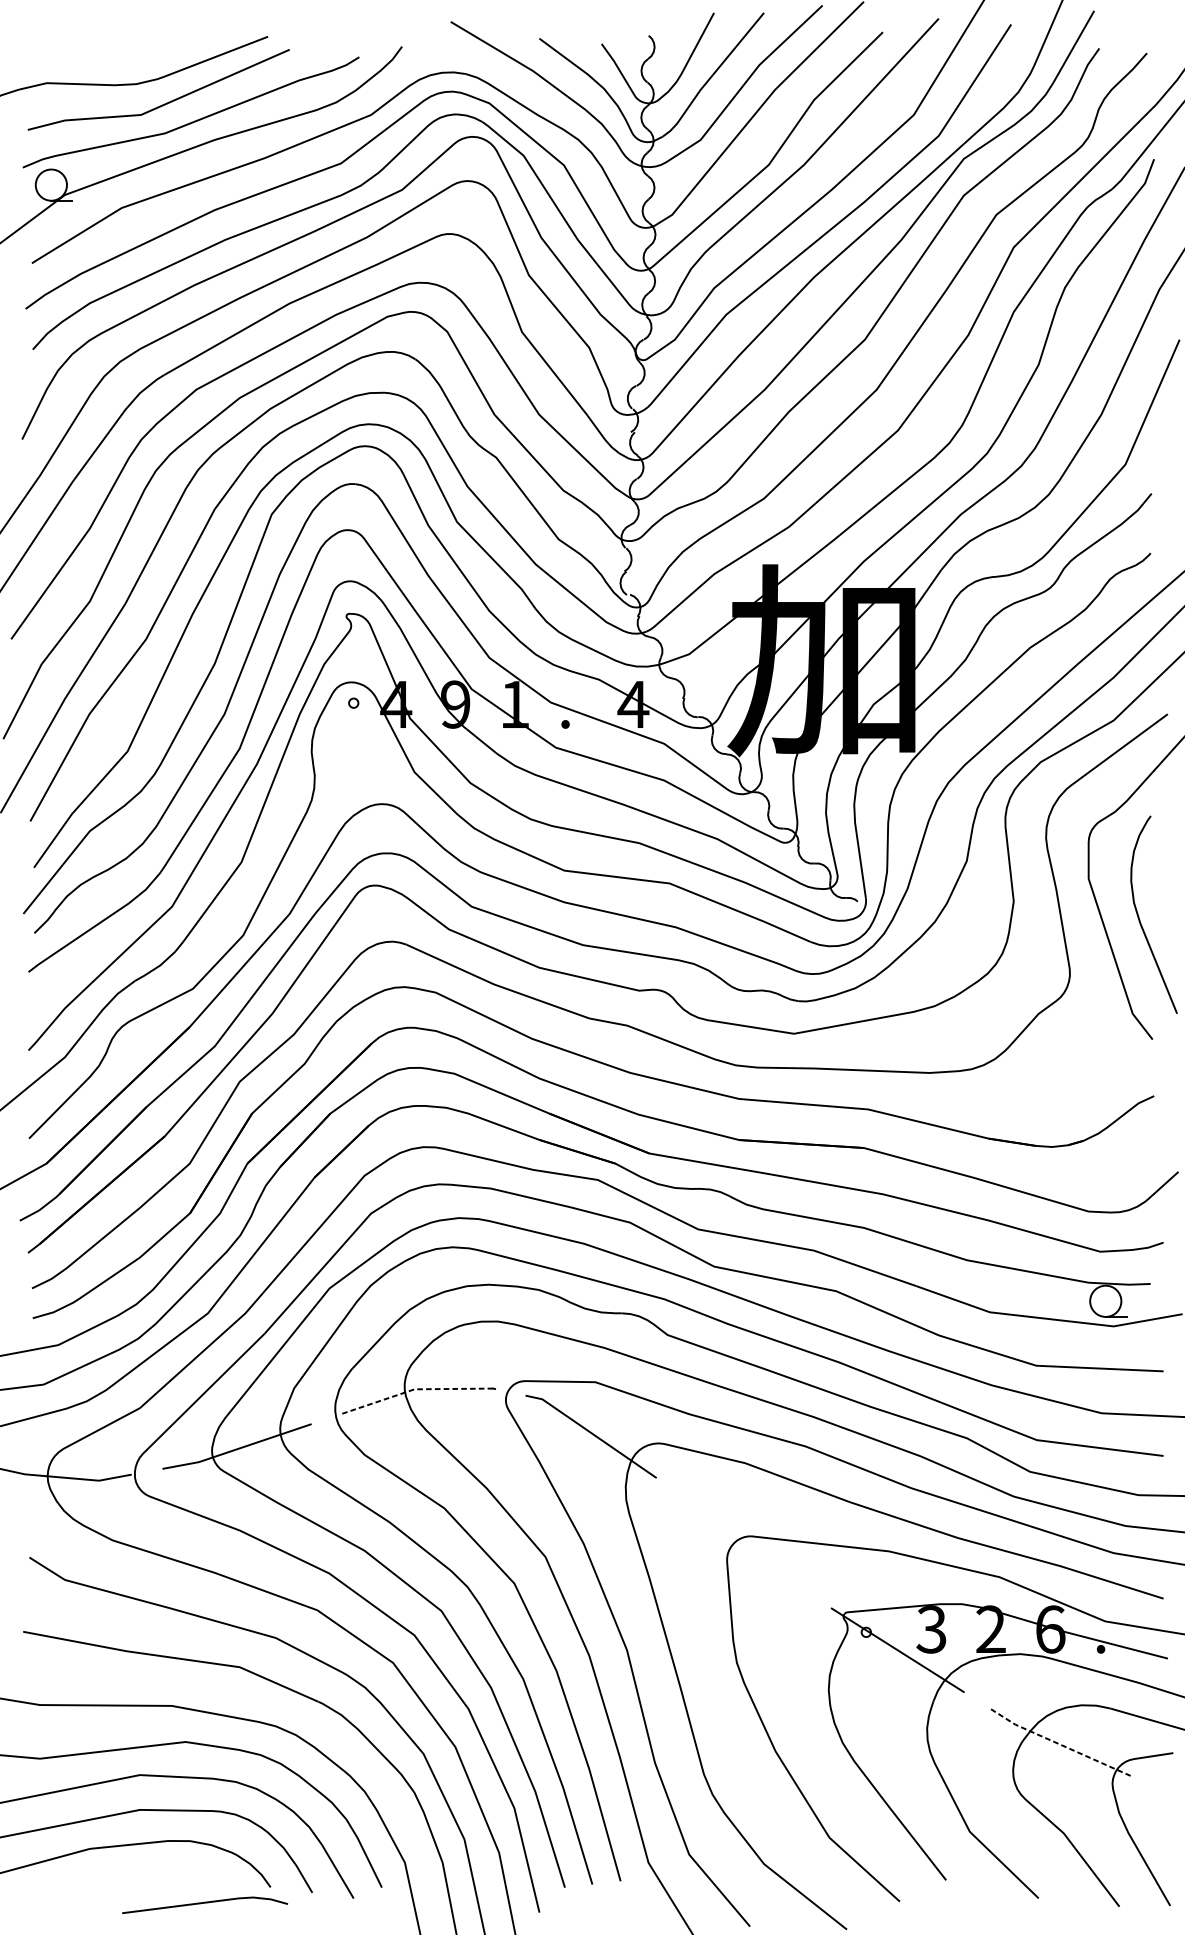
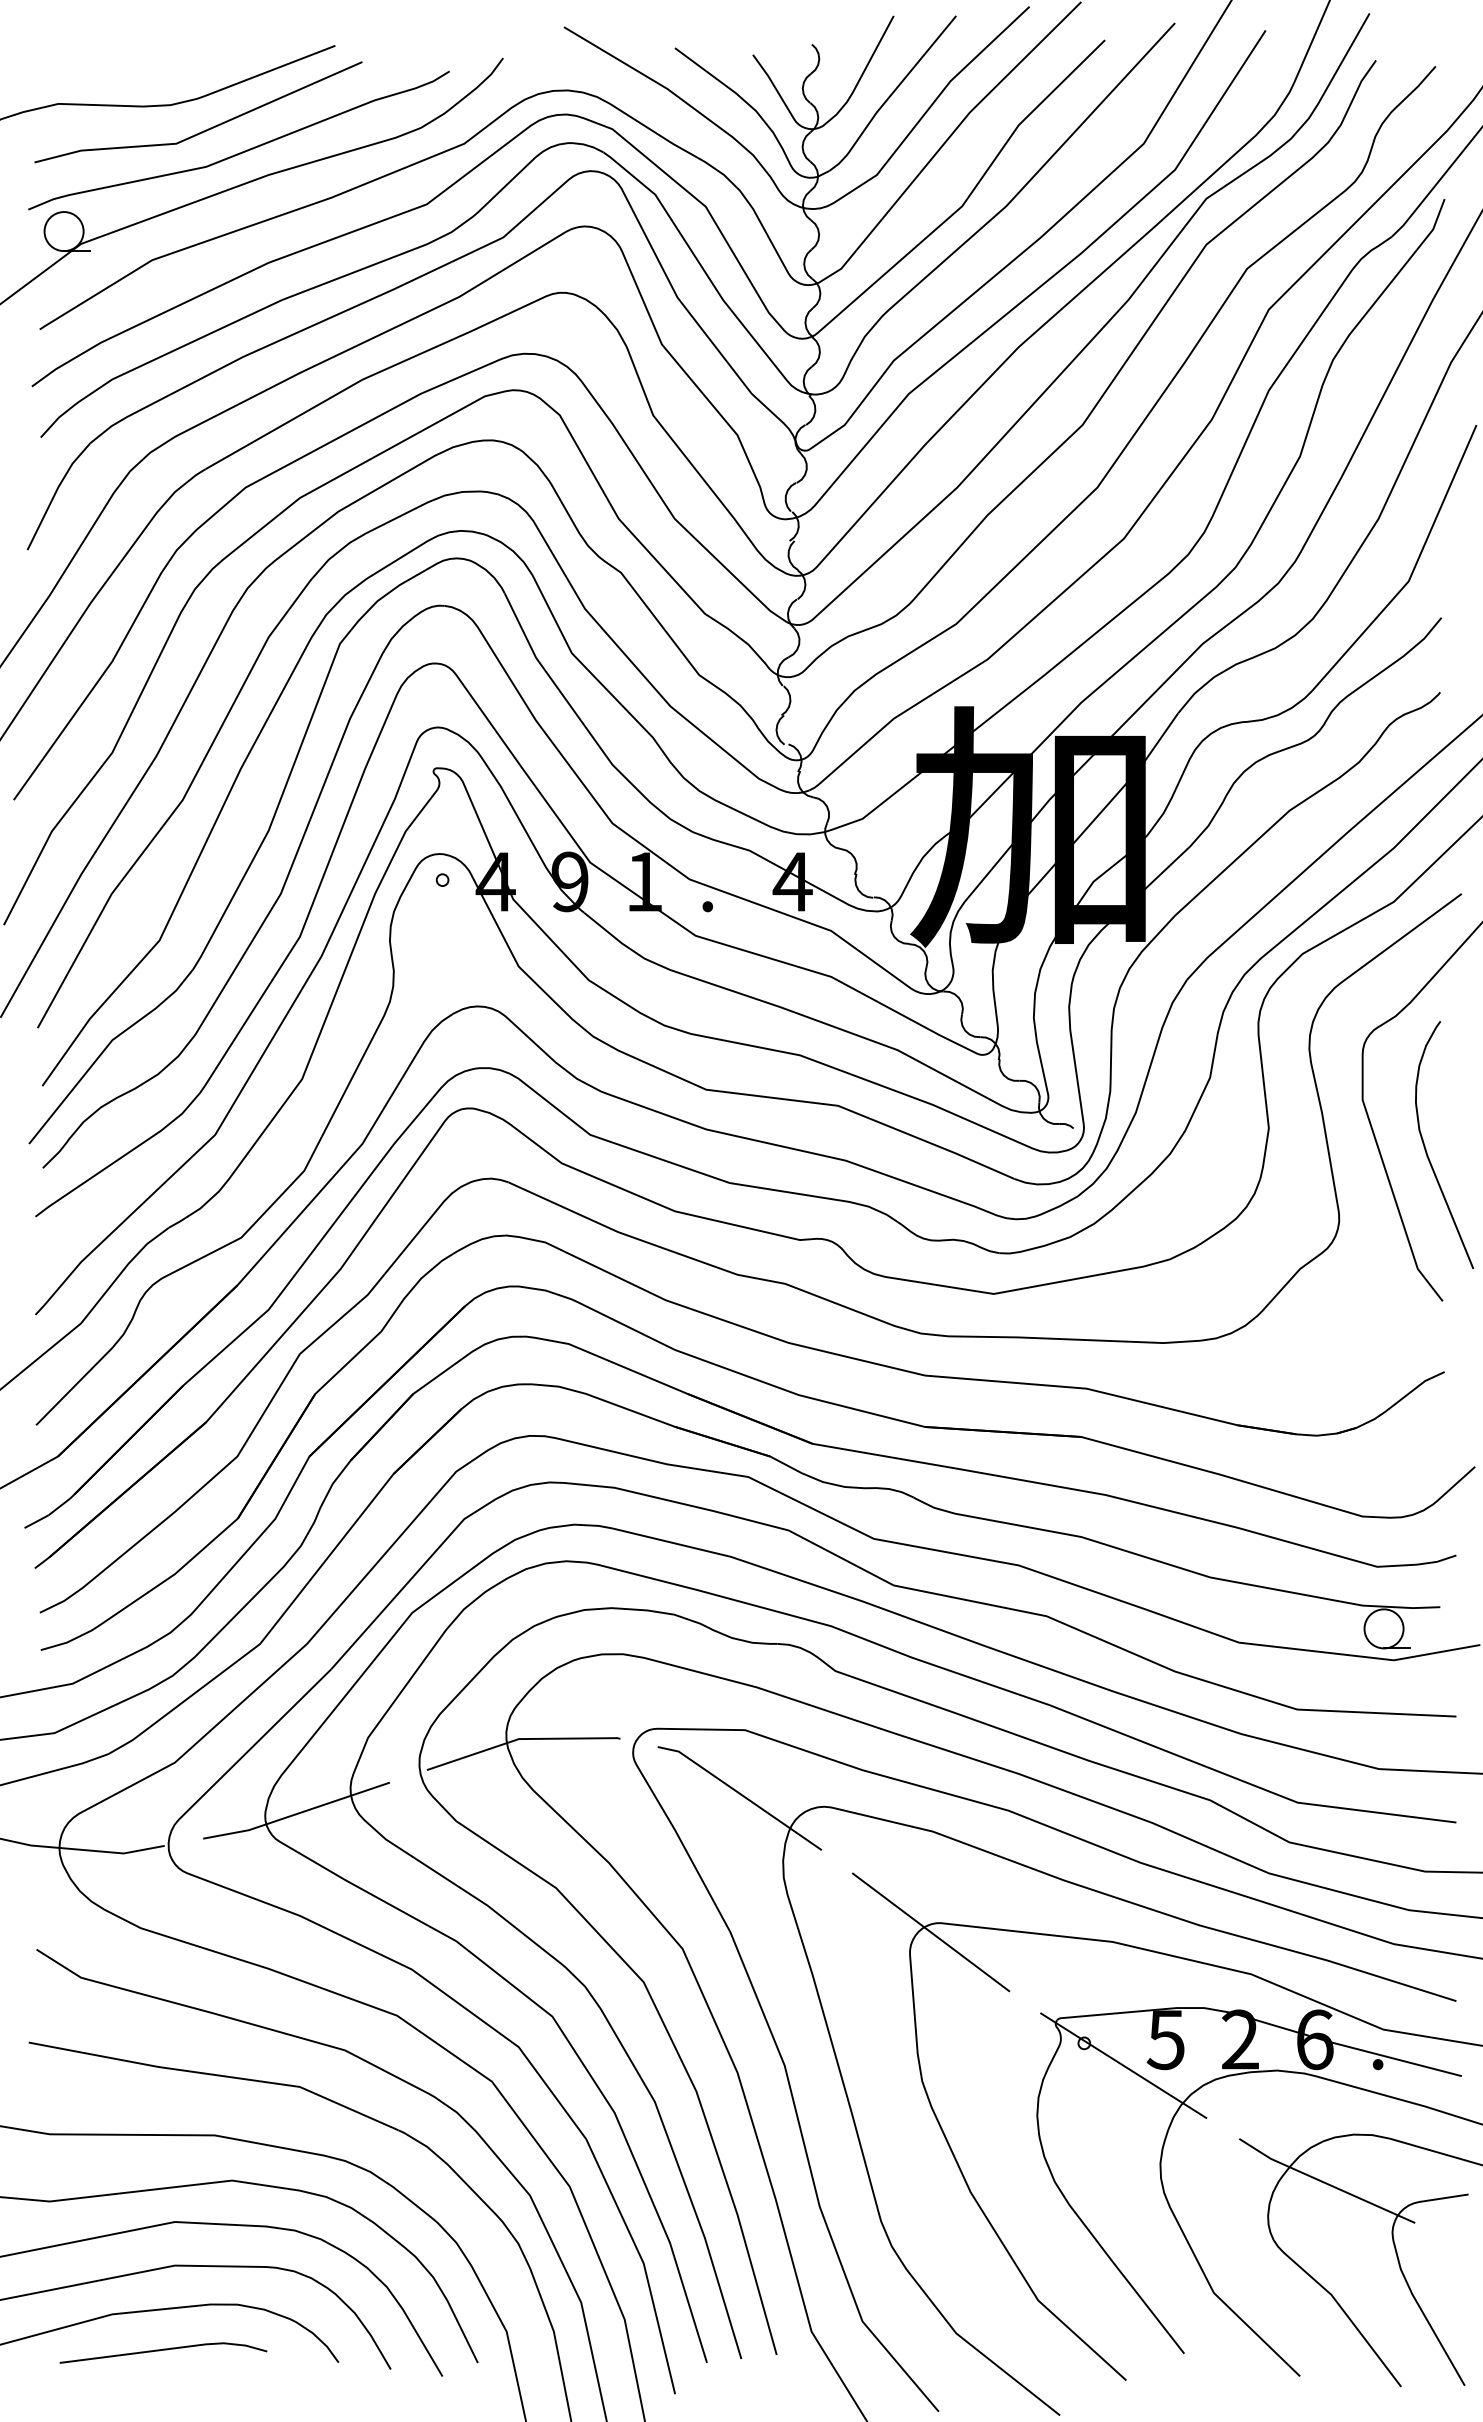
line: (414, 1389) -> (518, 1739), dashed -> solid
line: (744, 1543) -> (931, 1932), added
text: (931, 1629) -> (1165, 2039), 3 -> 5
line: (1058, 1743) -> (1324, 2182), dashed -> solid
line: (205, 1903) -> (163, 2350), moved

